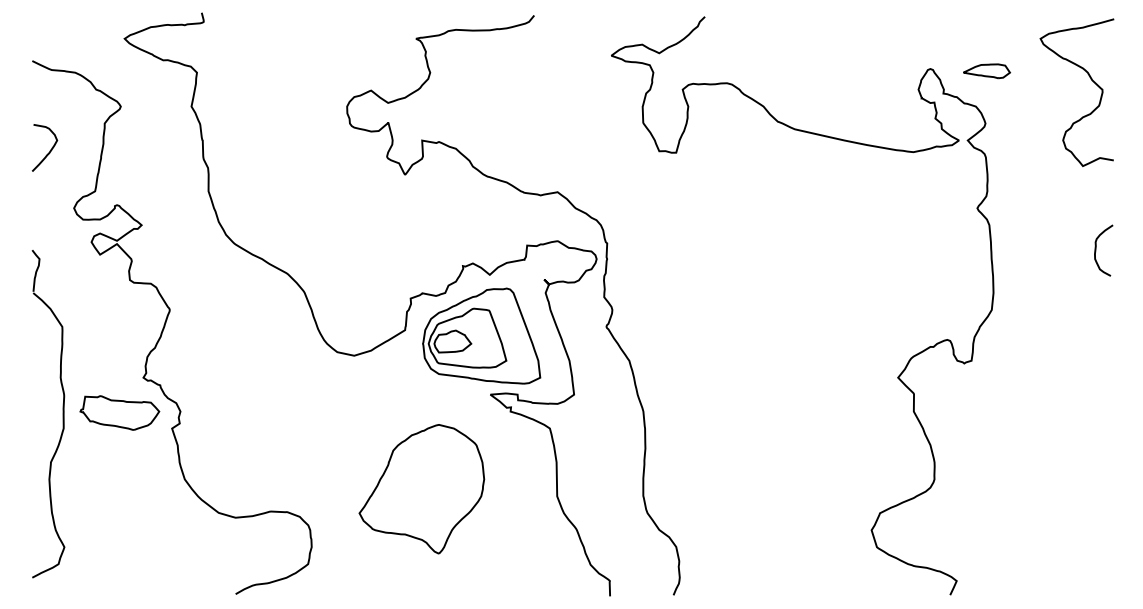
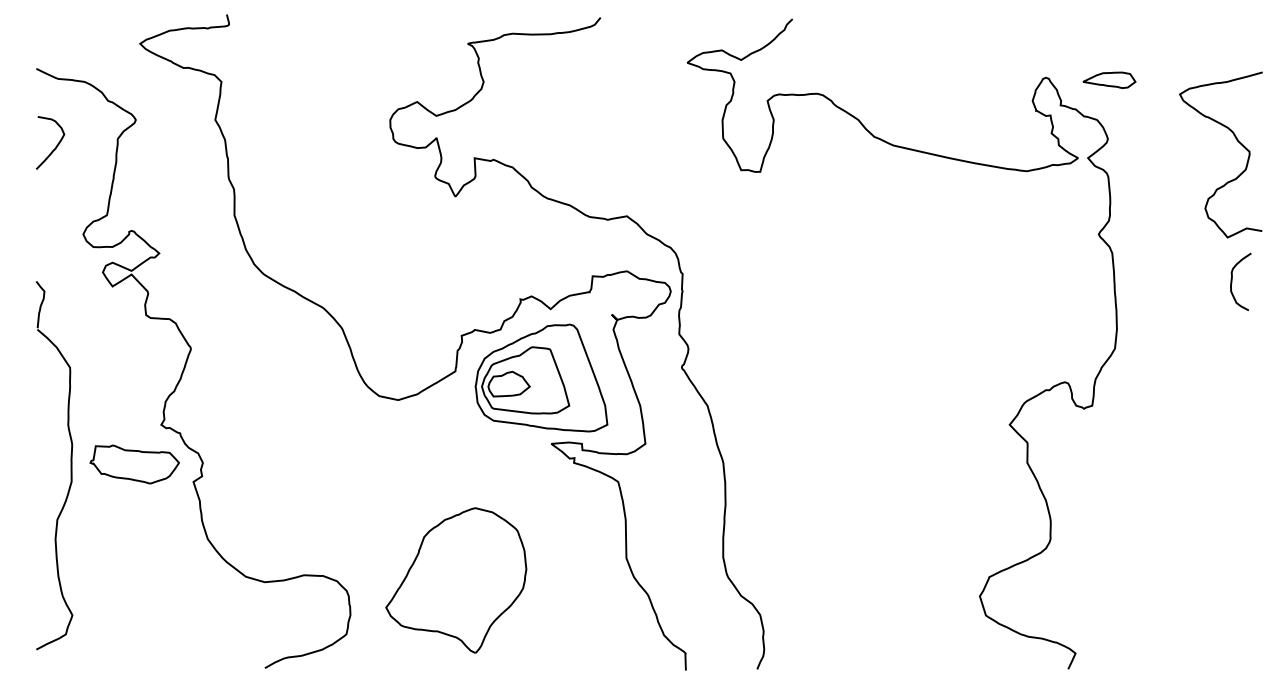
curve: (1090, 79) -> (1236, 140), moved
curve: (49, 150) -> (55, 145), moved
part: (421, 489) -> (455, 580), moved

